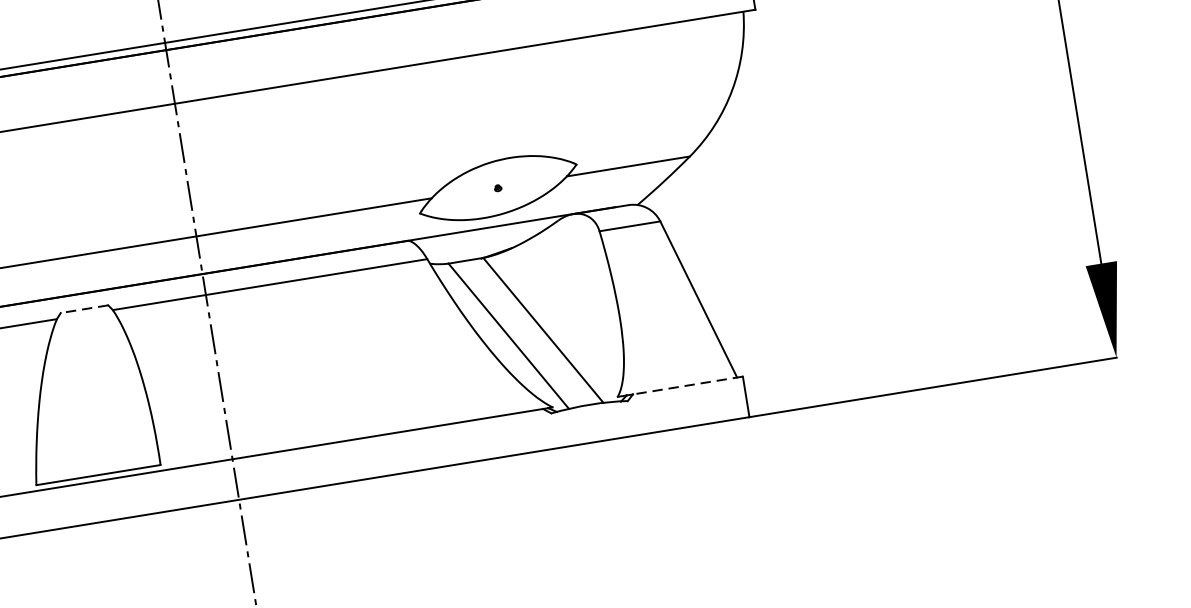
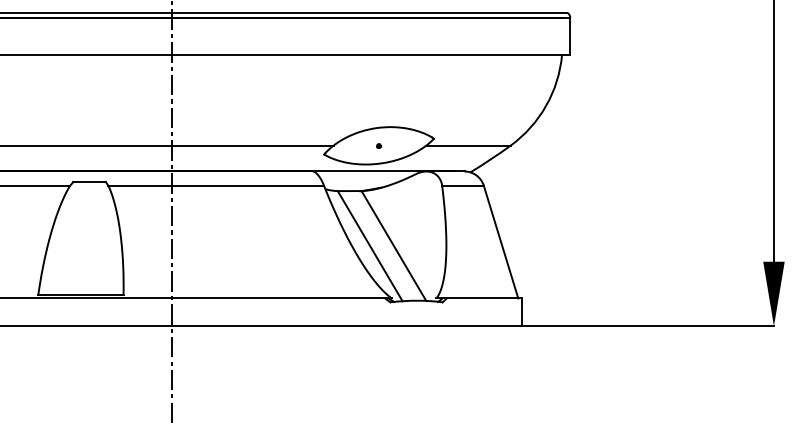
line: (84, 309) -> (89, 182), dashed -> solid
line: (687, 385) -> (484, 298), dashed -> solid

